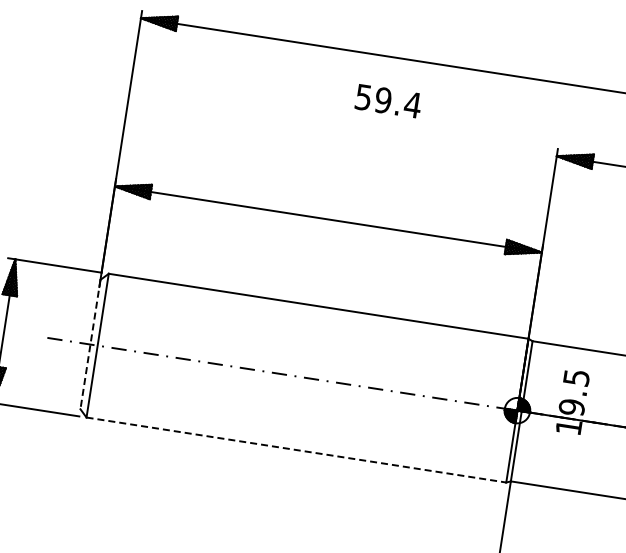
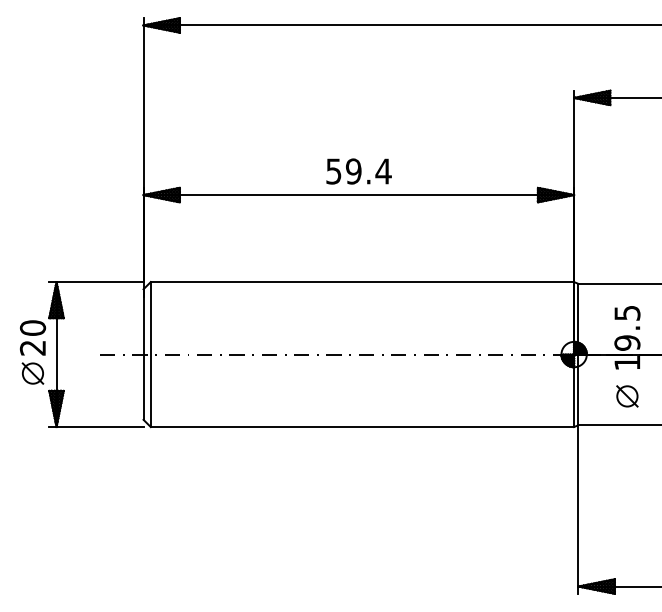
text: (388, 101) -> (358, 171), moved
line: (90, 345) -> (143, 355), dashed -> solid
line: (296, 450) -> (362, 427), dashed -> solid
part: (563, 460) -> (627, 396), added

